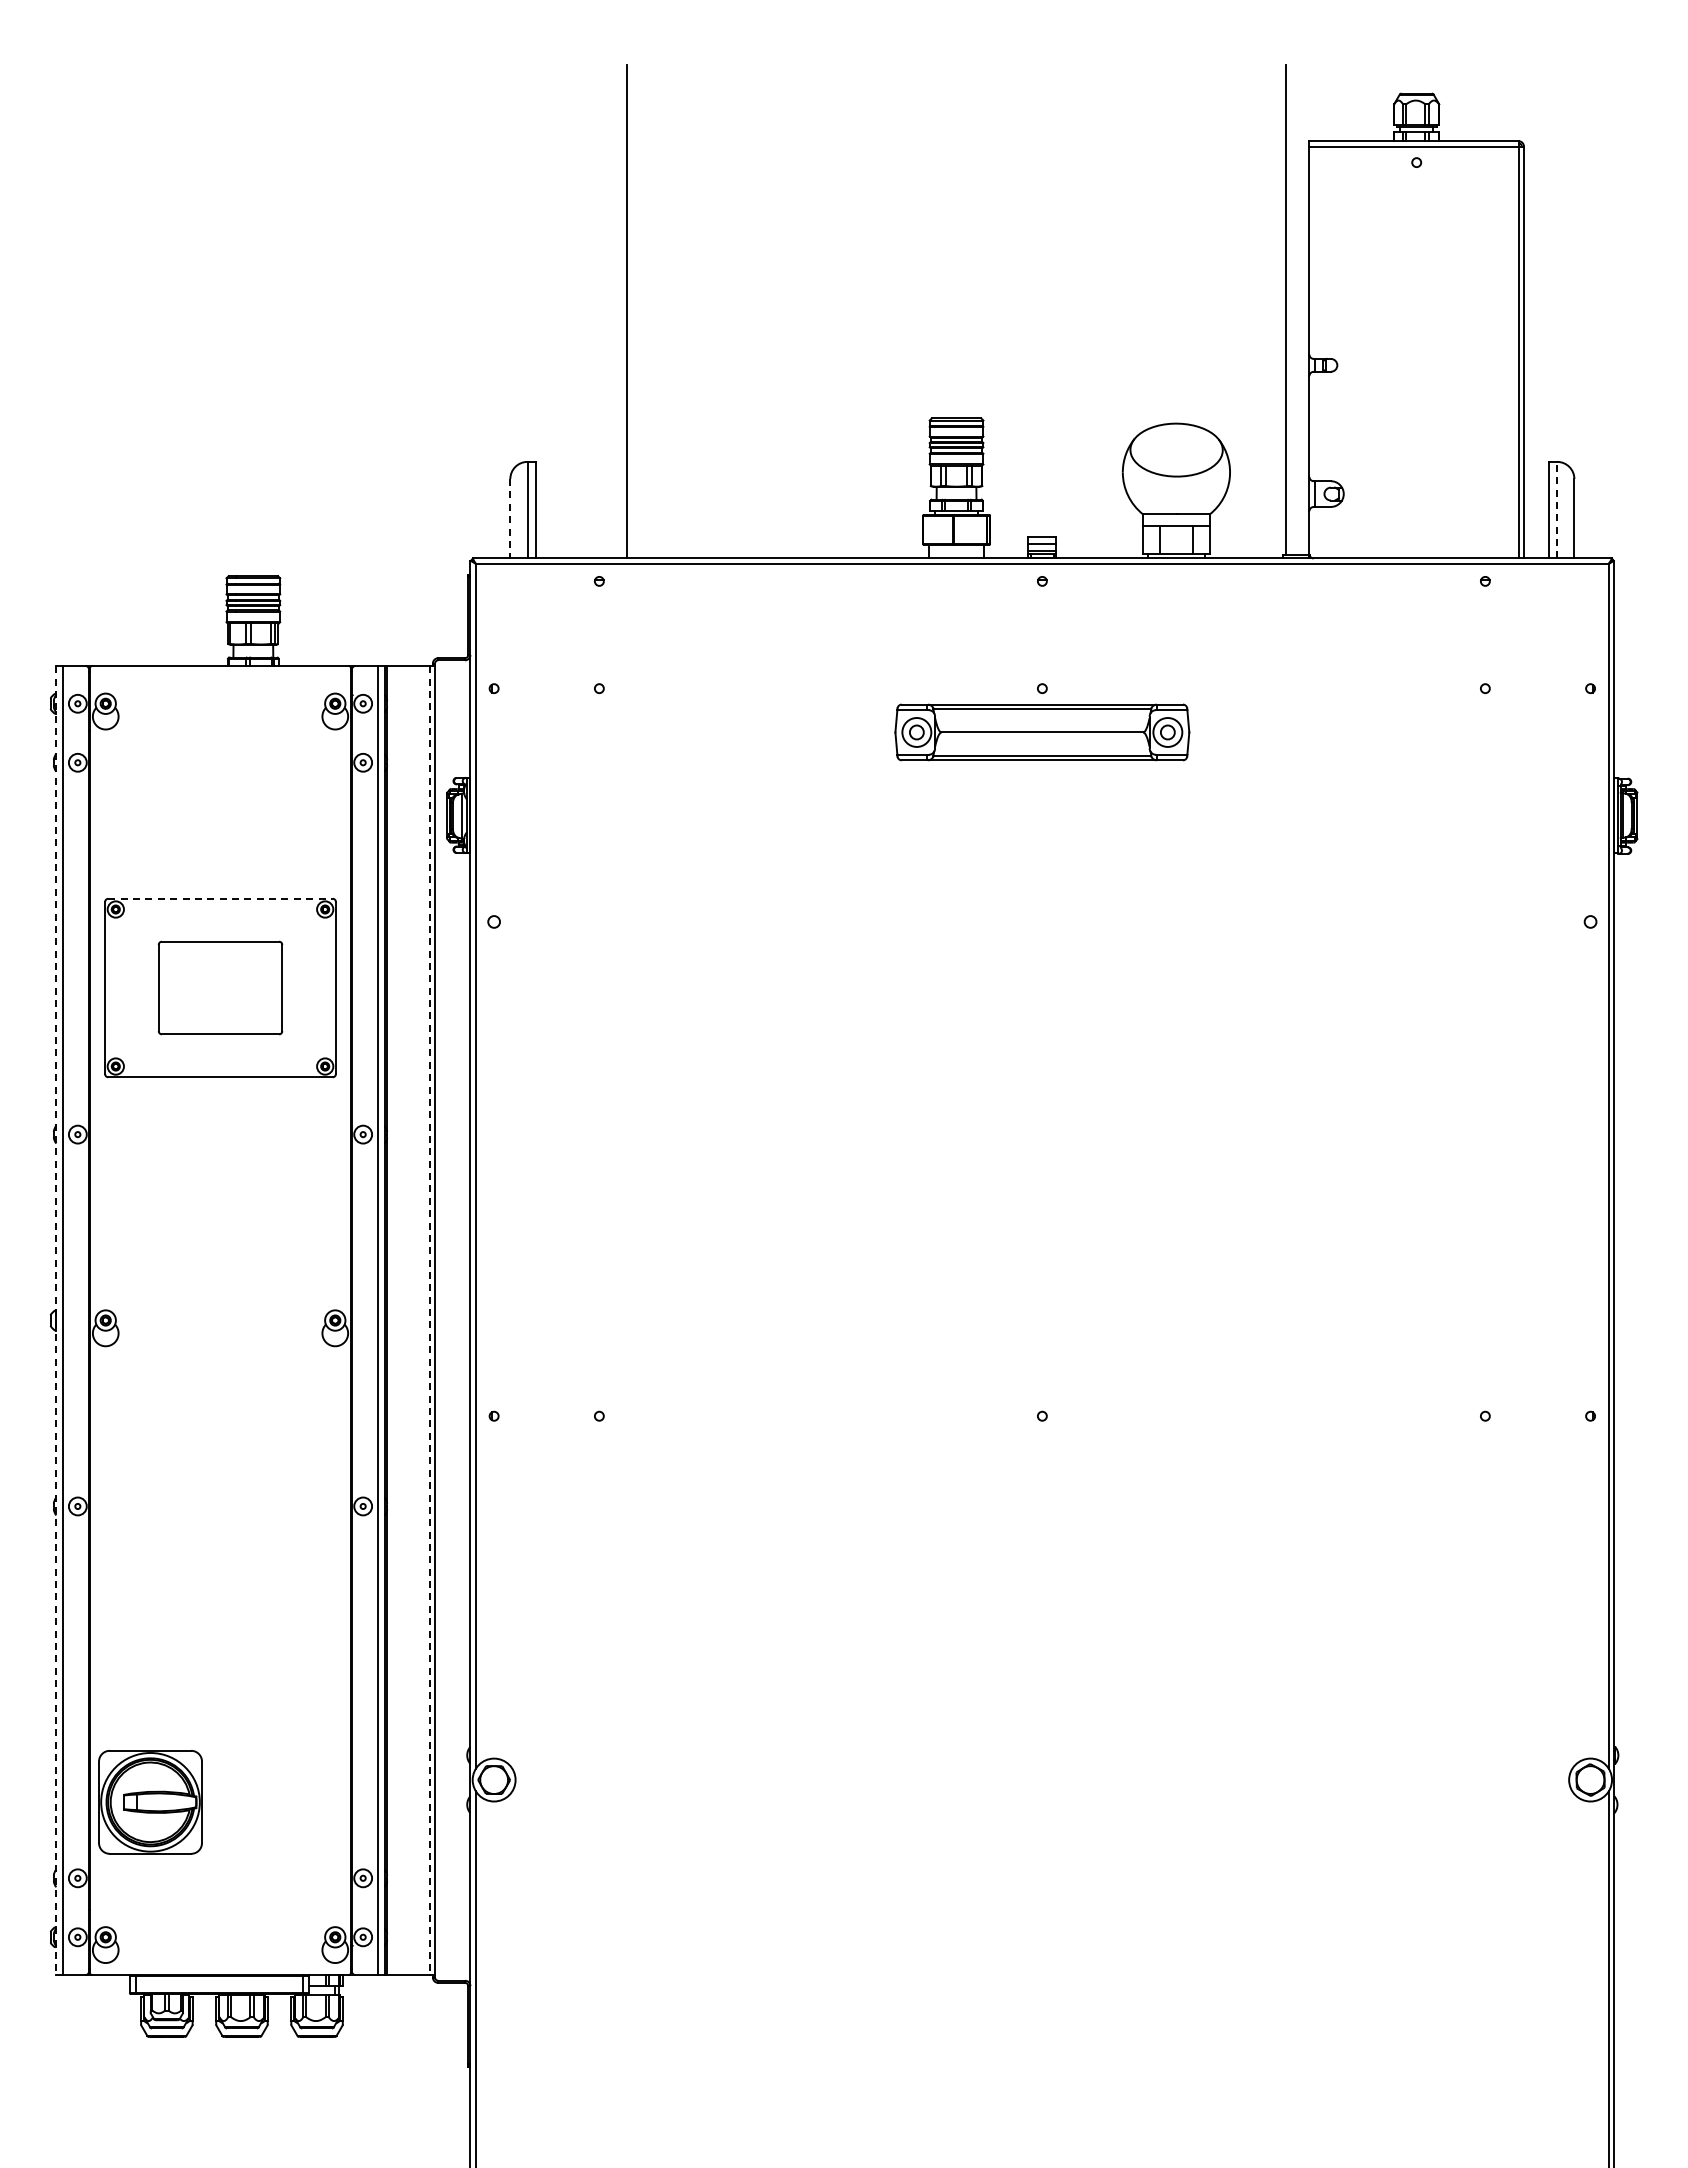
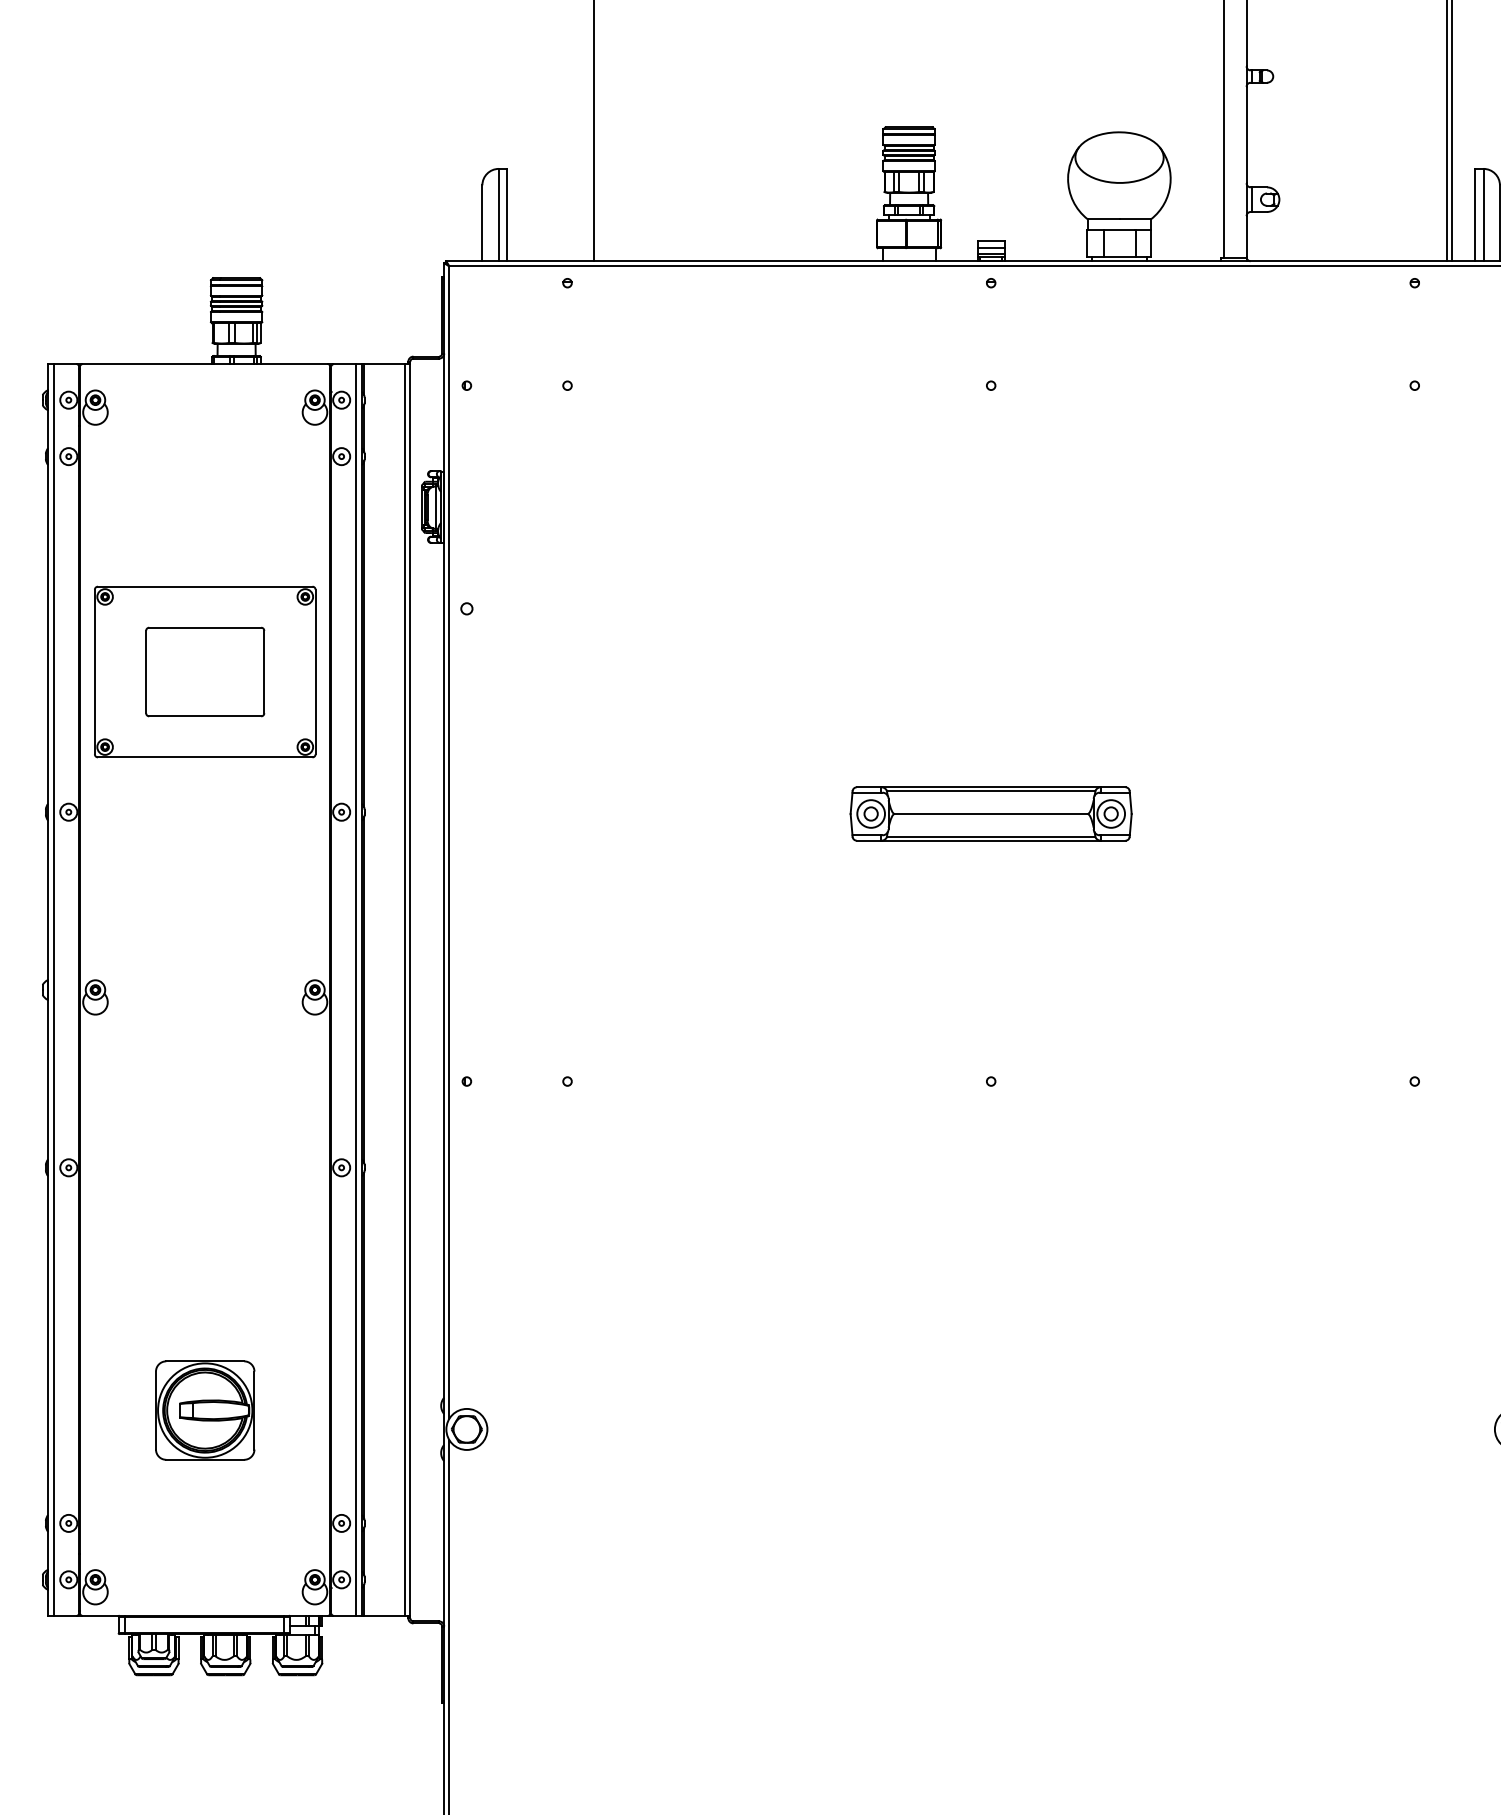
line: (1557, 509) -> (1483, 214), dashed -> solid
line: (510, 518) -> (482, 223), dashed -> solid
part: (1042, 732) -> (991, 814), moved
line: (221, 898) -> (206, 586), dashed -> solid
line: (56, 1321) -> (48, 990), dashed -> solid
line: (429, 1321) -> (405, 990), dashed -> solid
part: (150, 1802) -> (205, 1410), moved

